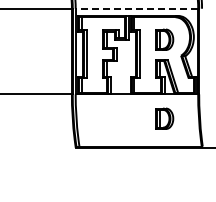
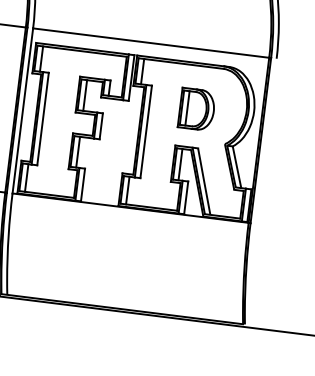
line: (136, 8) -> (150, 42), dashed -> solid
part: (164, 118) -> (177, 261), removed

